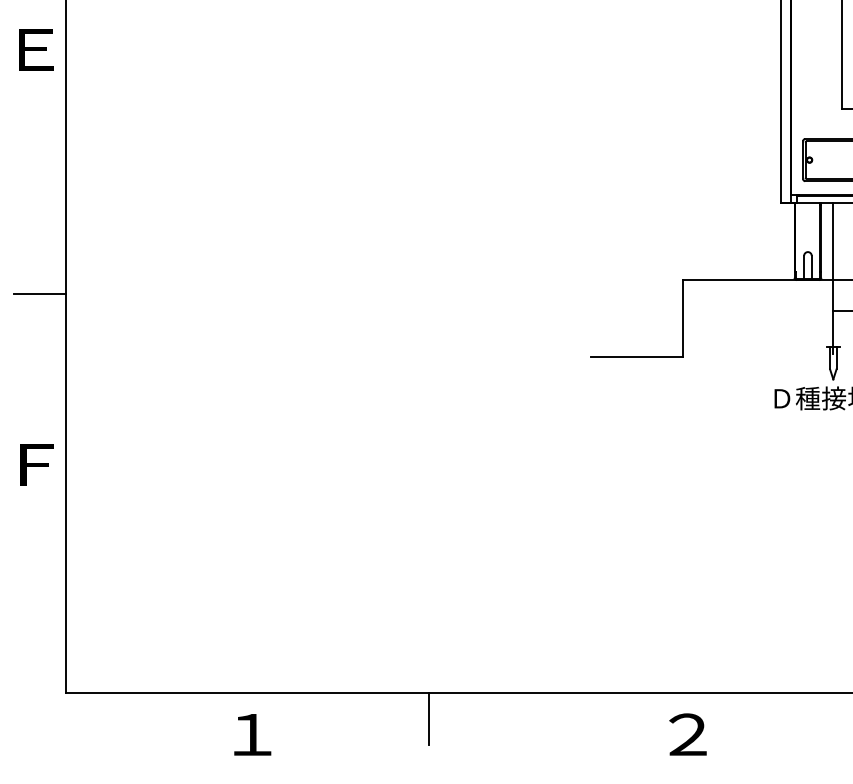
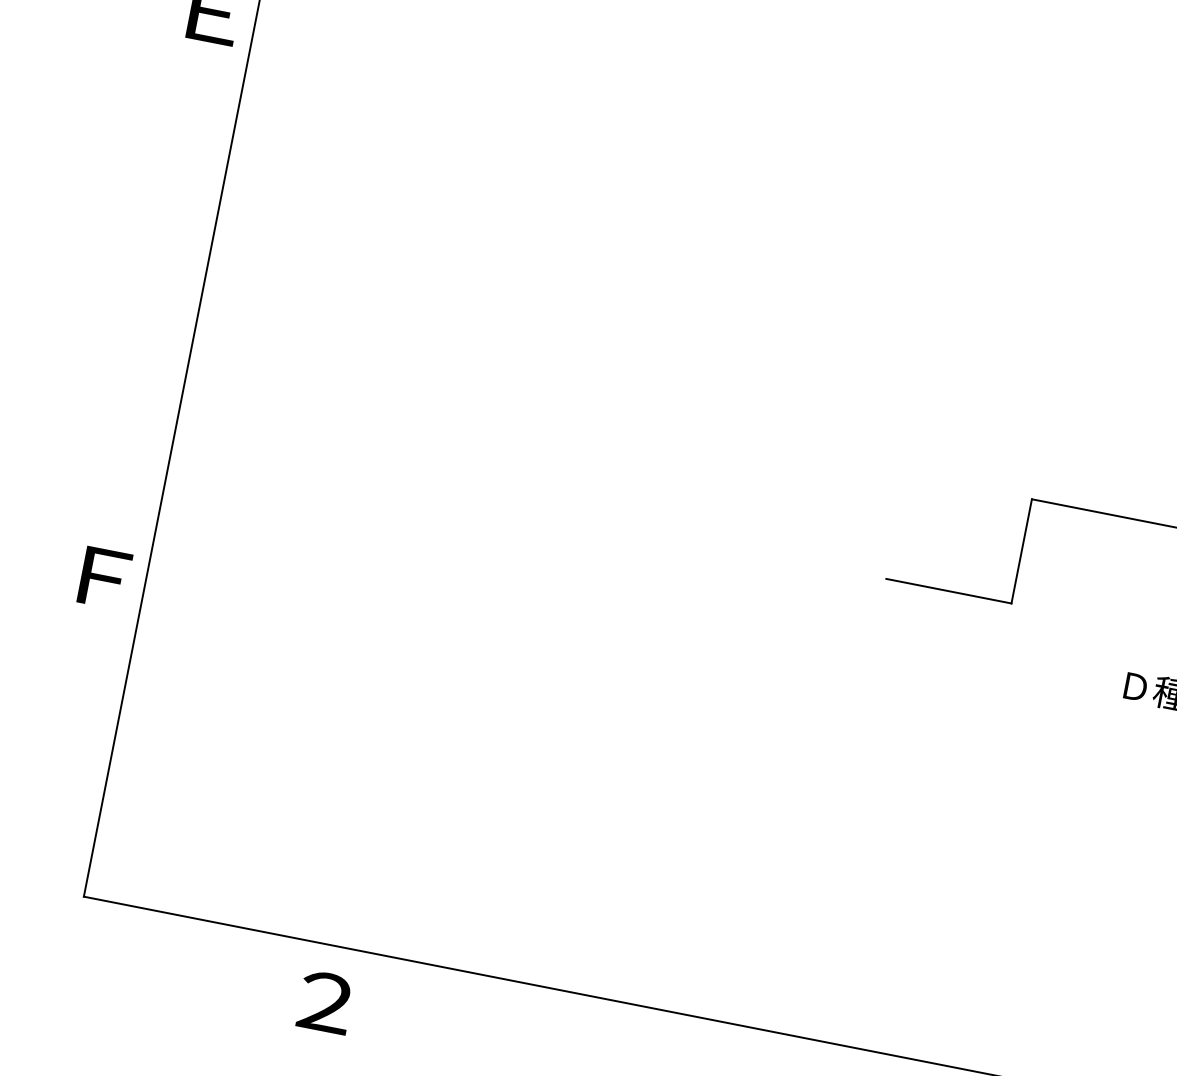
line: (40, 293) -> (155, 346), removed
line: (429, 719) -> (570, 1029), removed
text: (252, 734) -> (325, 1002), １ -> ２

